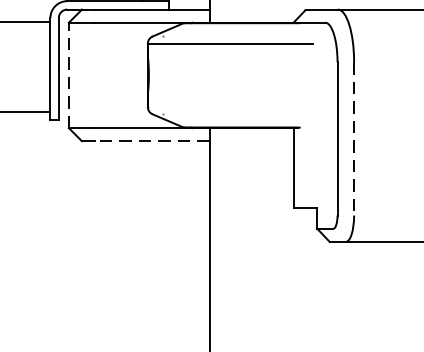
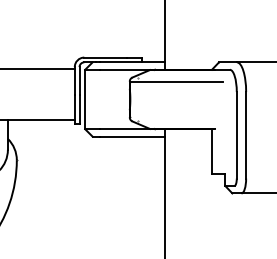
line: (69, 75) -> (85, 99), dashed -> solid
line: (354, 139) -> (246, 135), dashed -> solid
line: (150, 140) -> (131, 136), dashed -> solid

